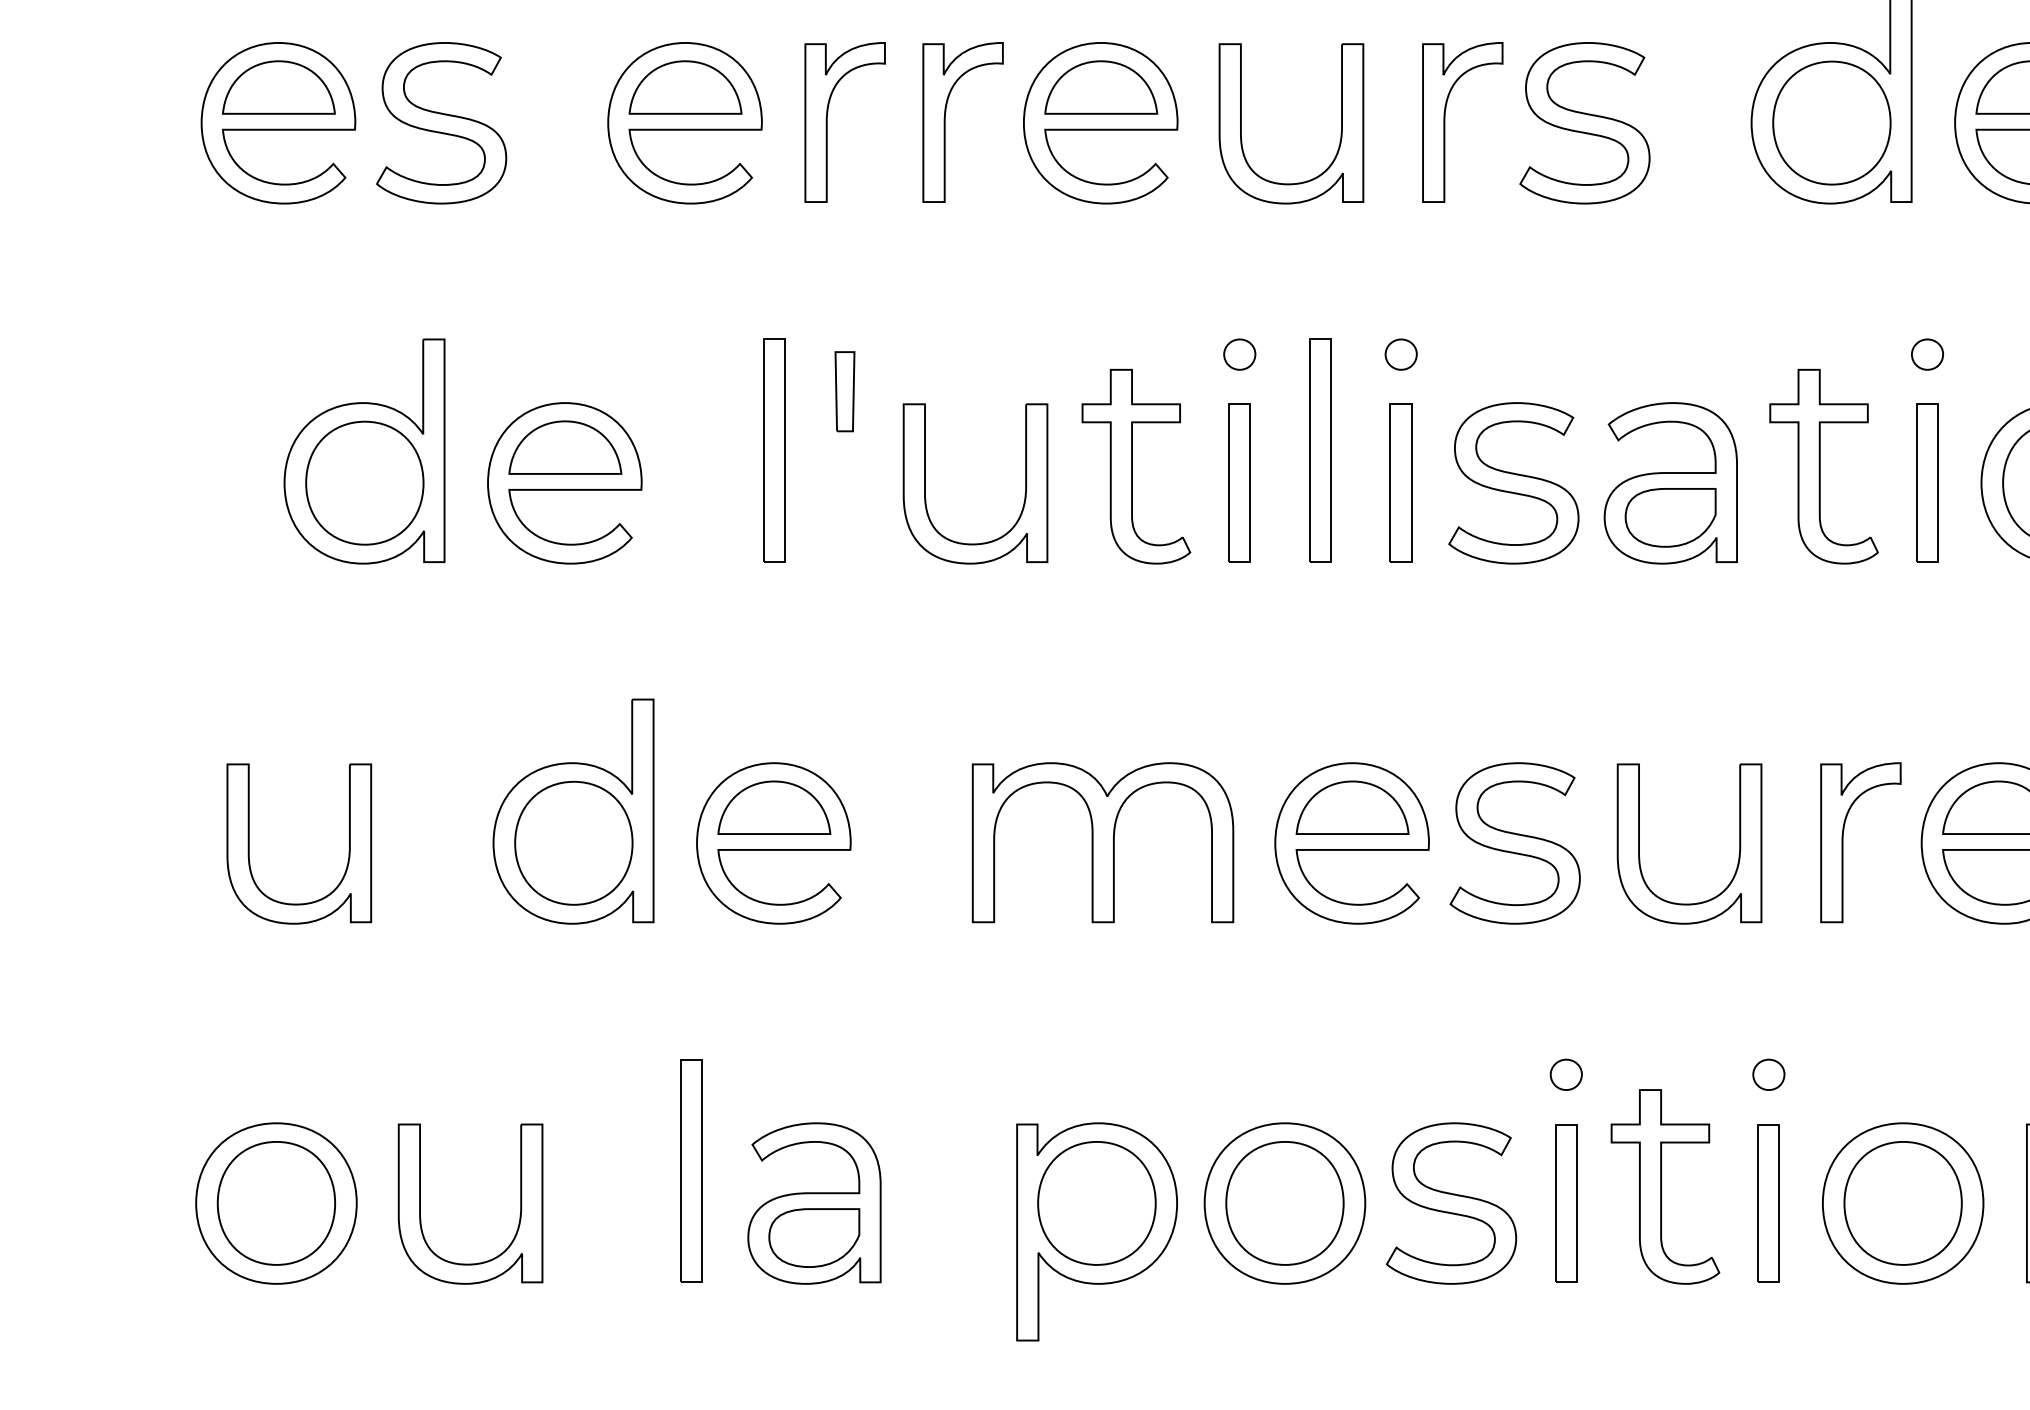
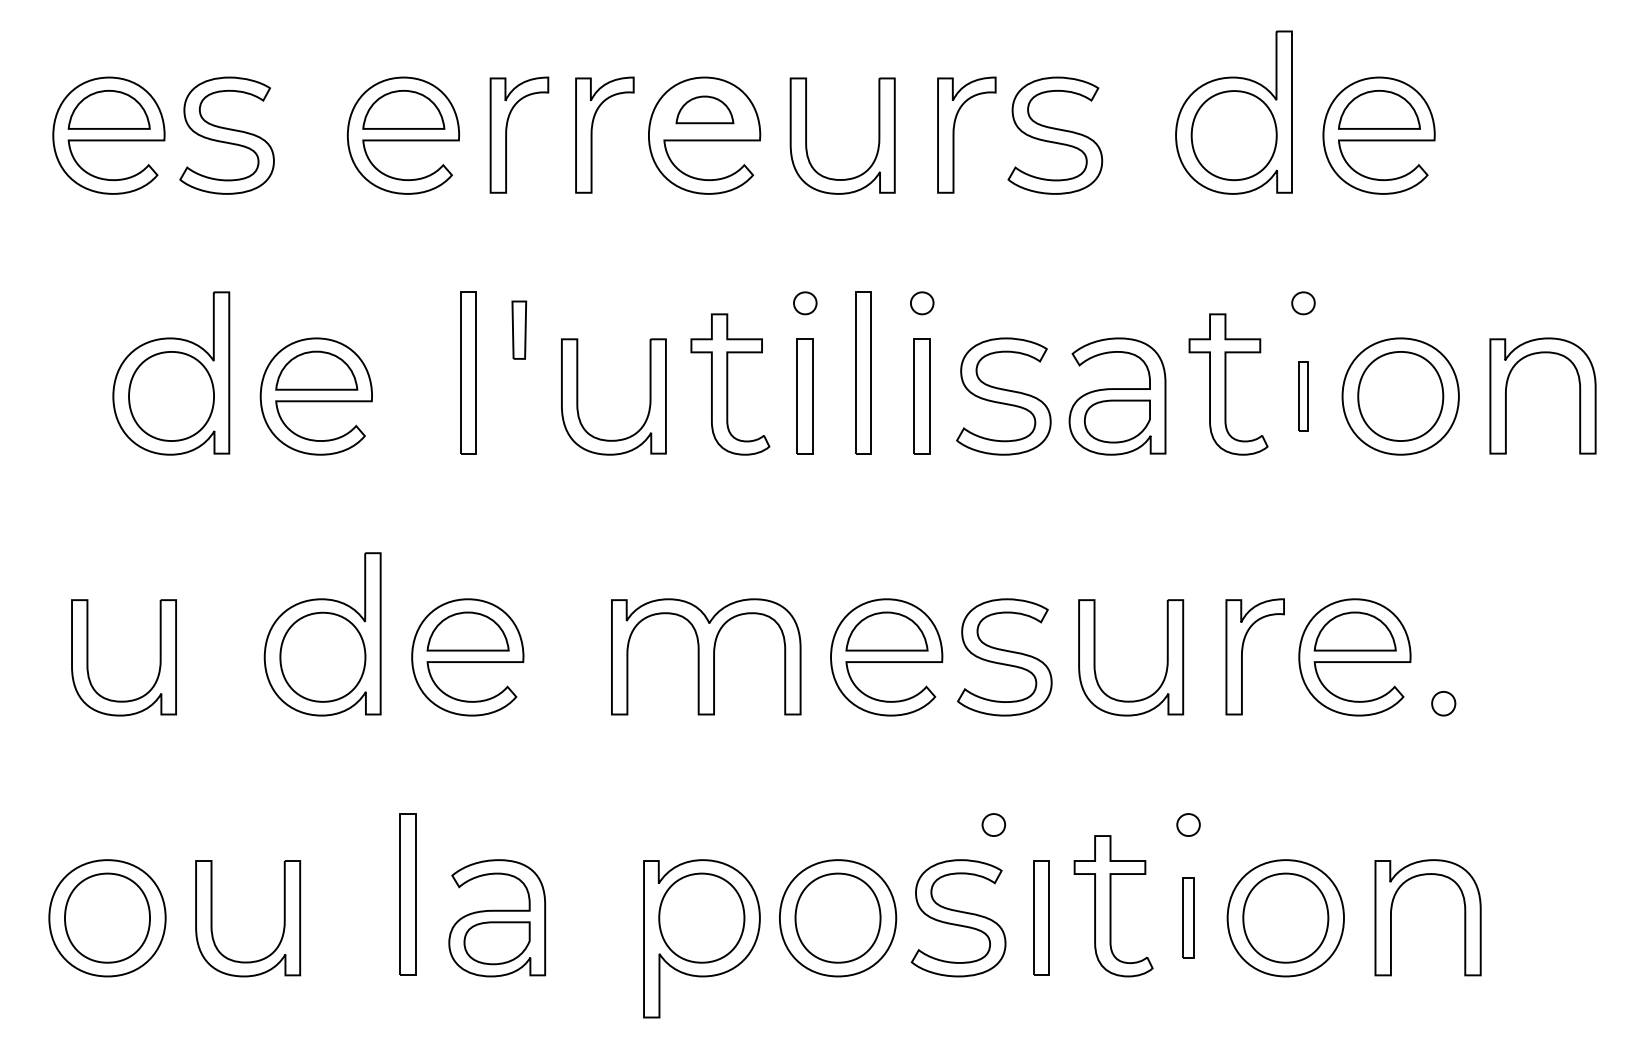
part: (1100, 87) -> (704, 109), size x0.7
part: (1927, 483) -> (1303, 396), size x0.6
part: (1565, 1074) -> (993, 824), moved
part: (1768, 1202) -> (1188, 917), size x0.7

